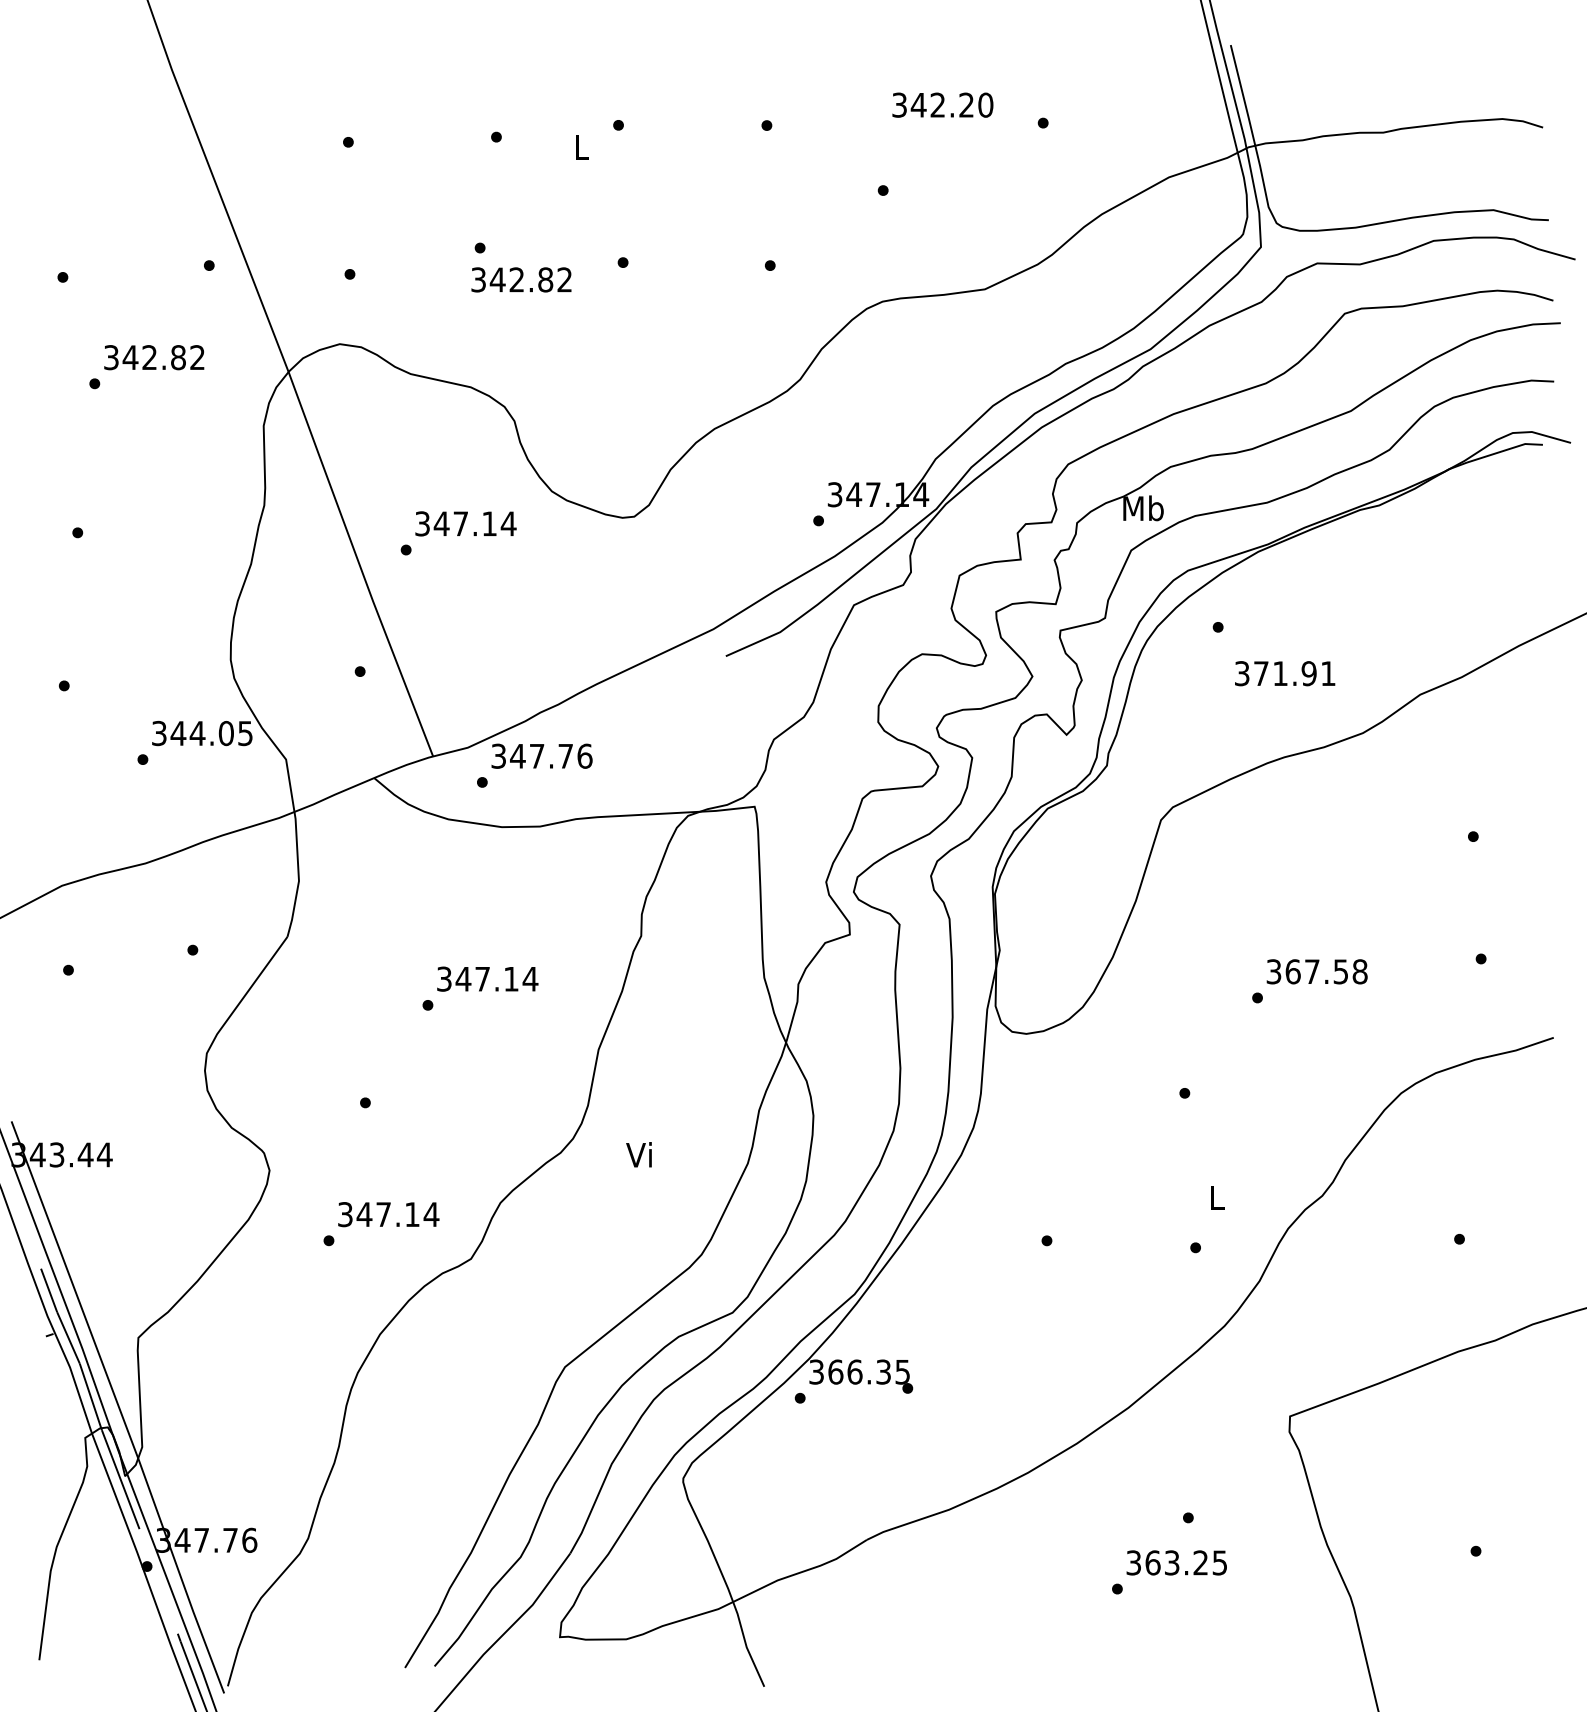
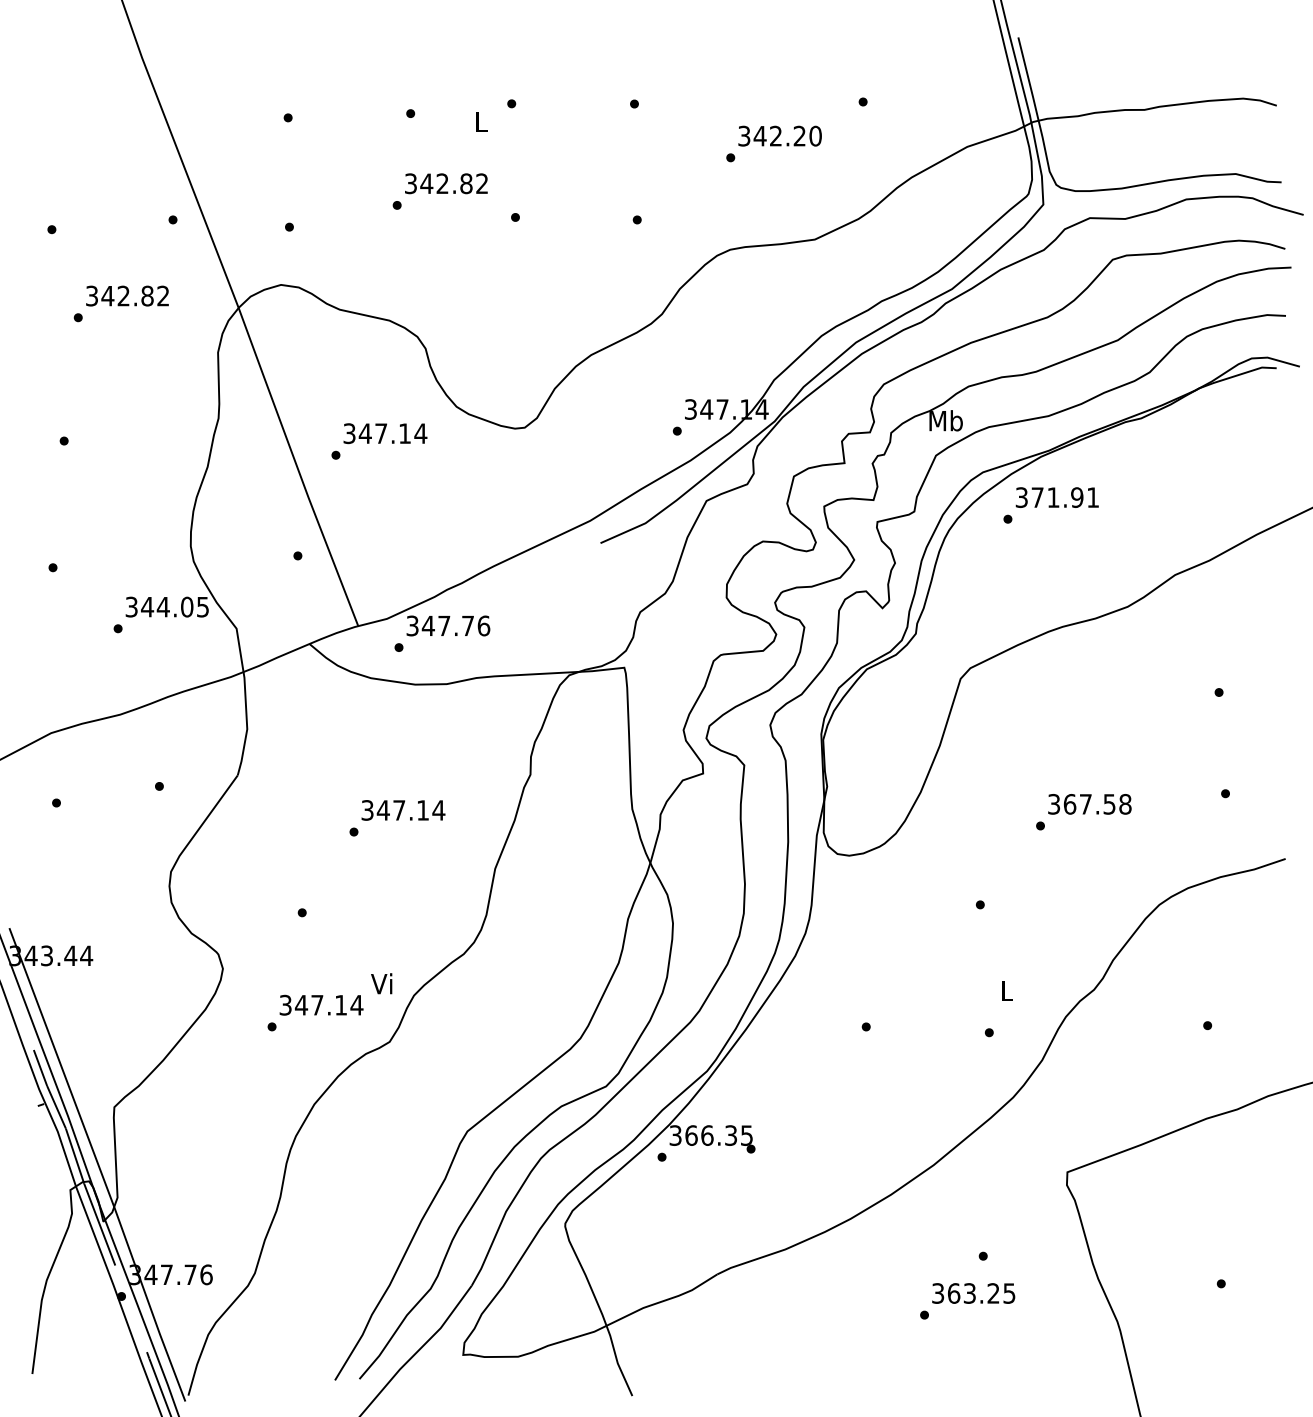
text: (942, 104) -> (779, 135), moved
text: (521, 279) -> (446, 183), moved
text: (1284, 673) -> (1056, 497), moved
text: (638, 1154) -> (381, 983), moved

